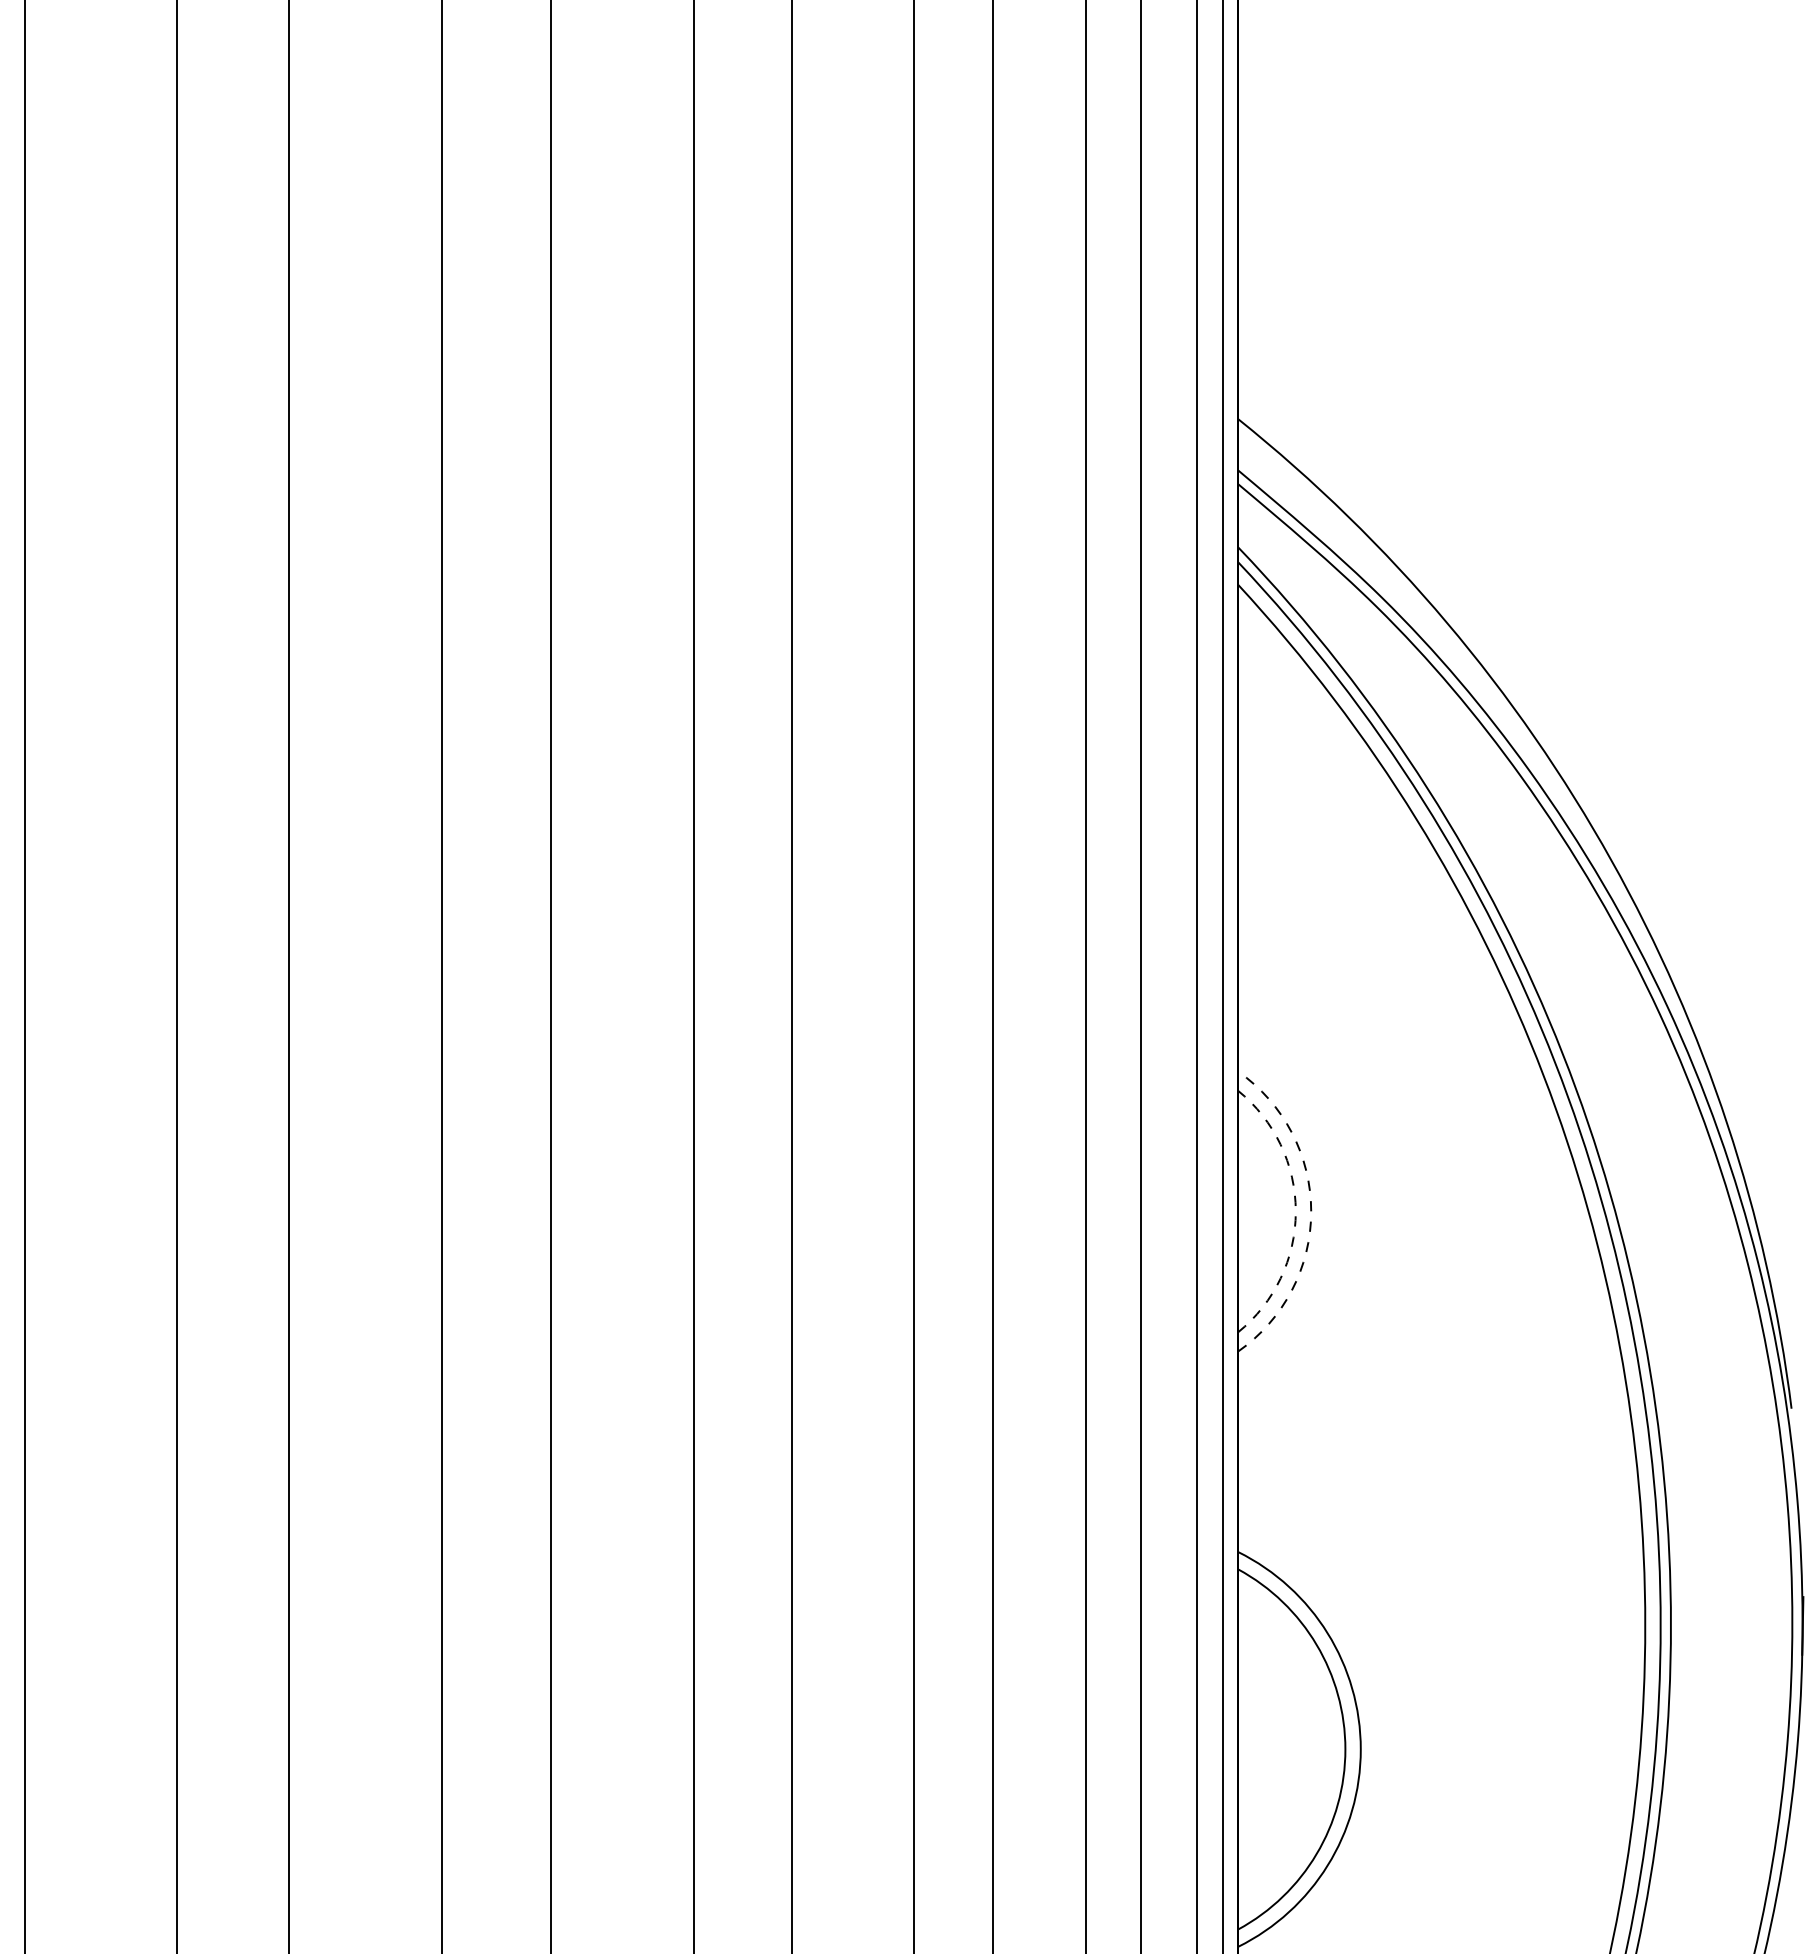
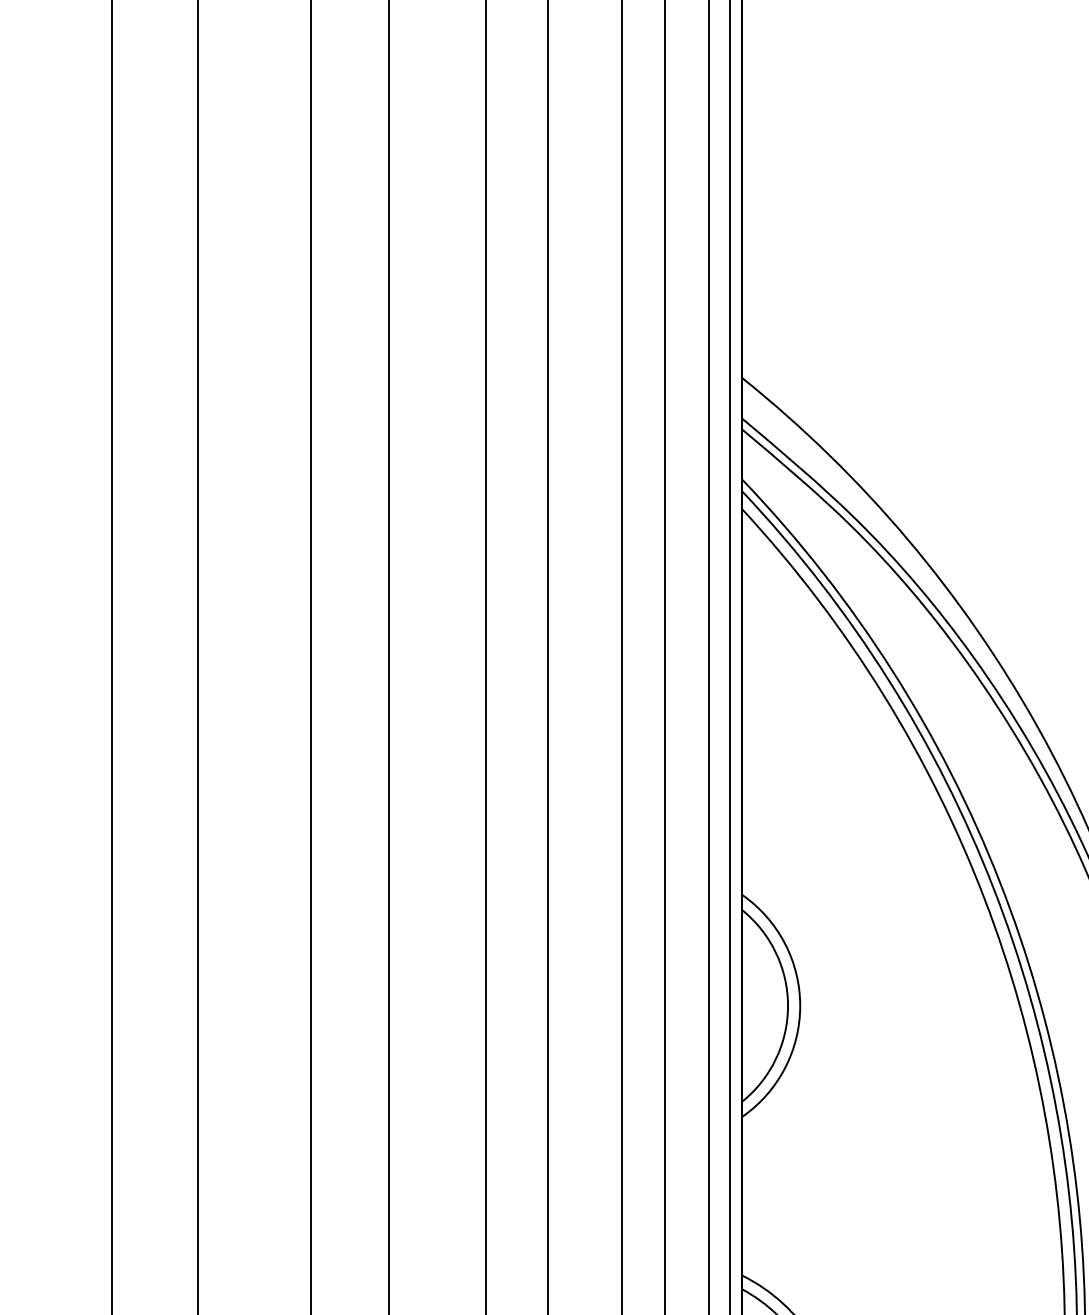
arc: (1295, 1211) -> (787, 1005), dashed -> solid
arc: (1311, 1211) -> (800, 1005), dashed -> solid

